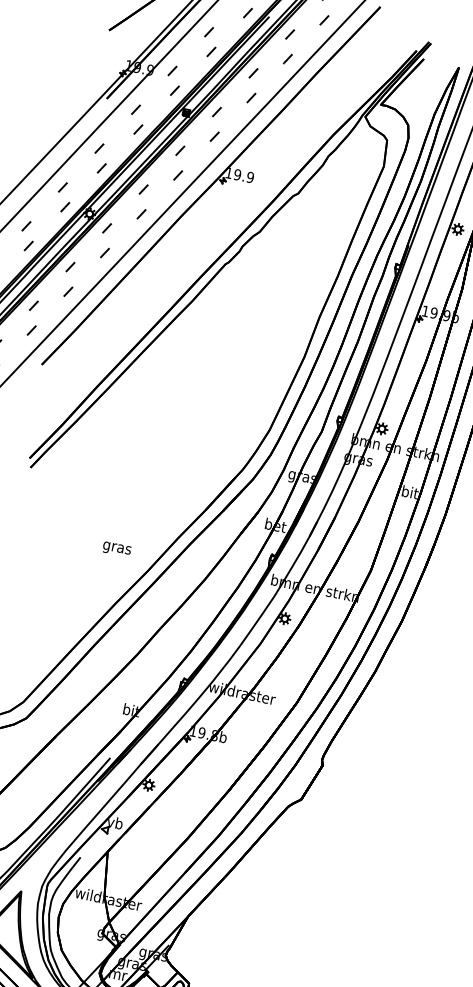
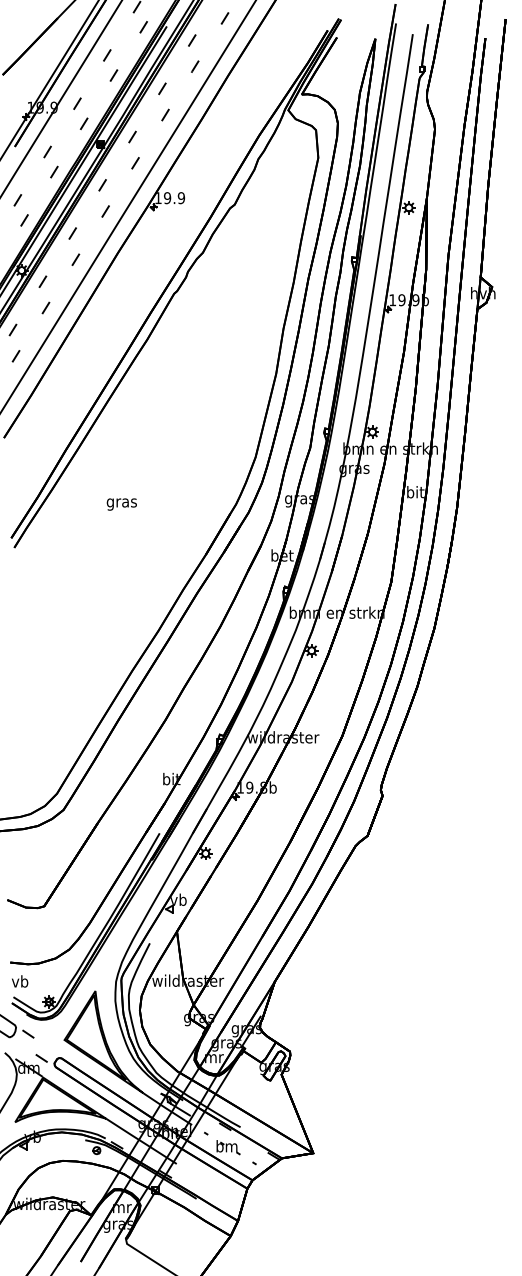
text: (116, 549) -> (121, 504), moved

